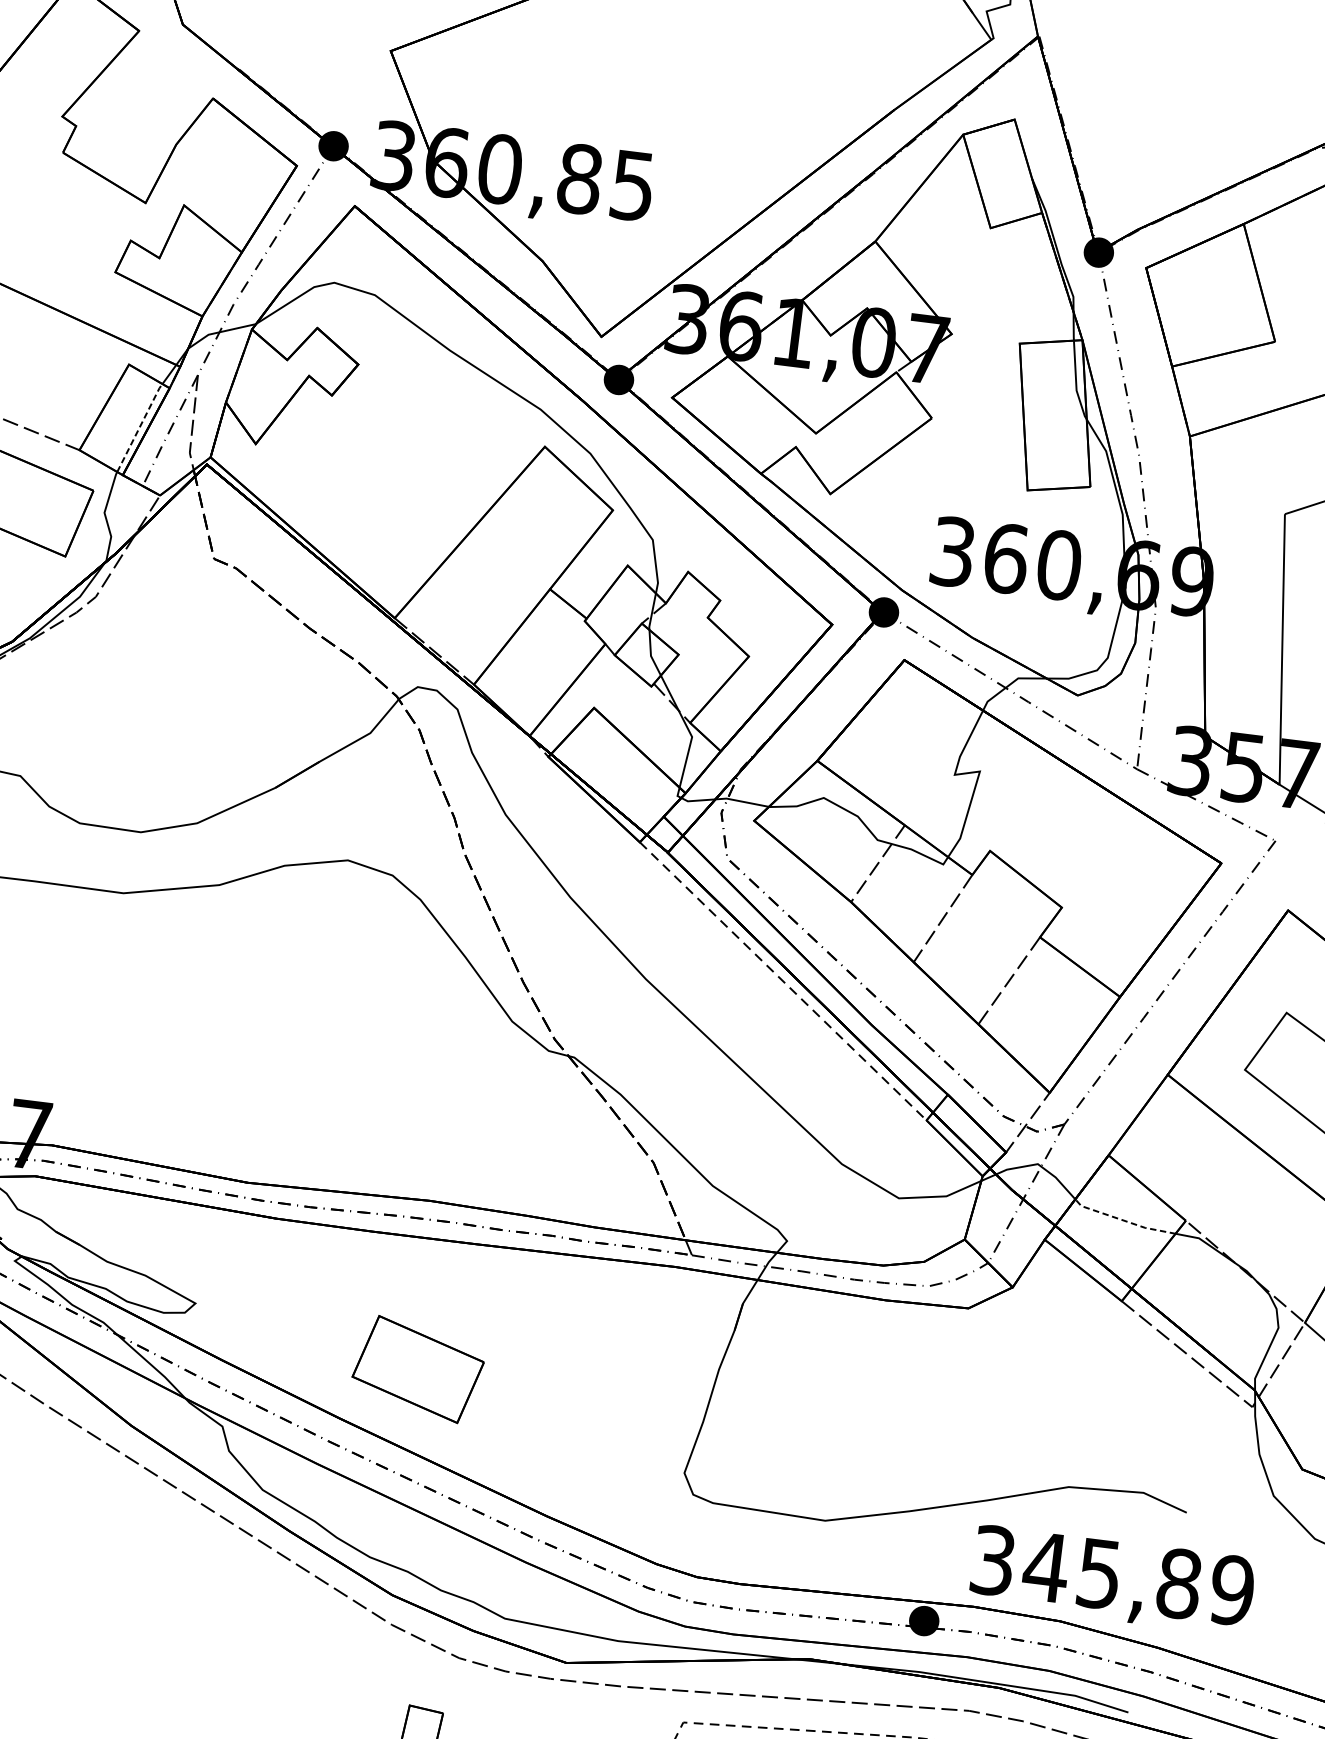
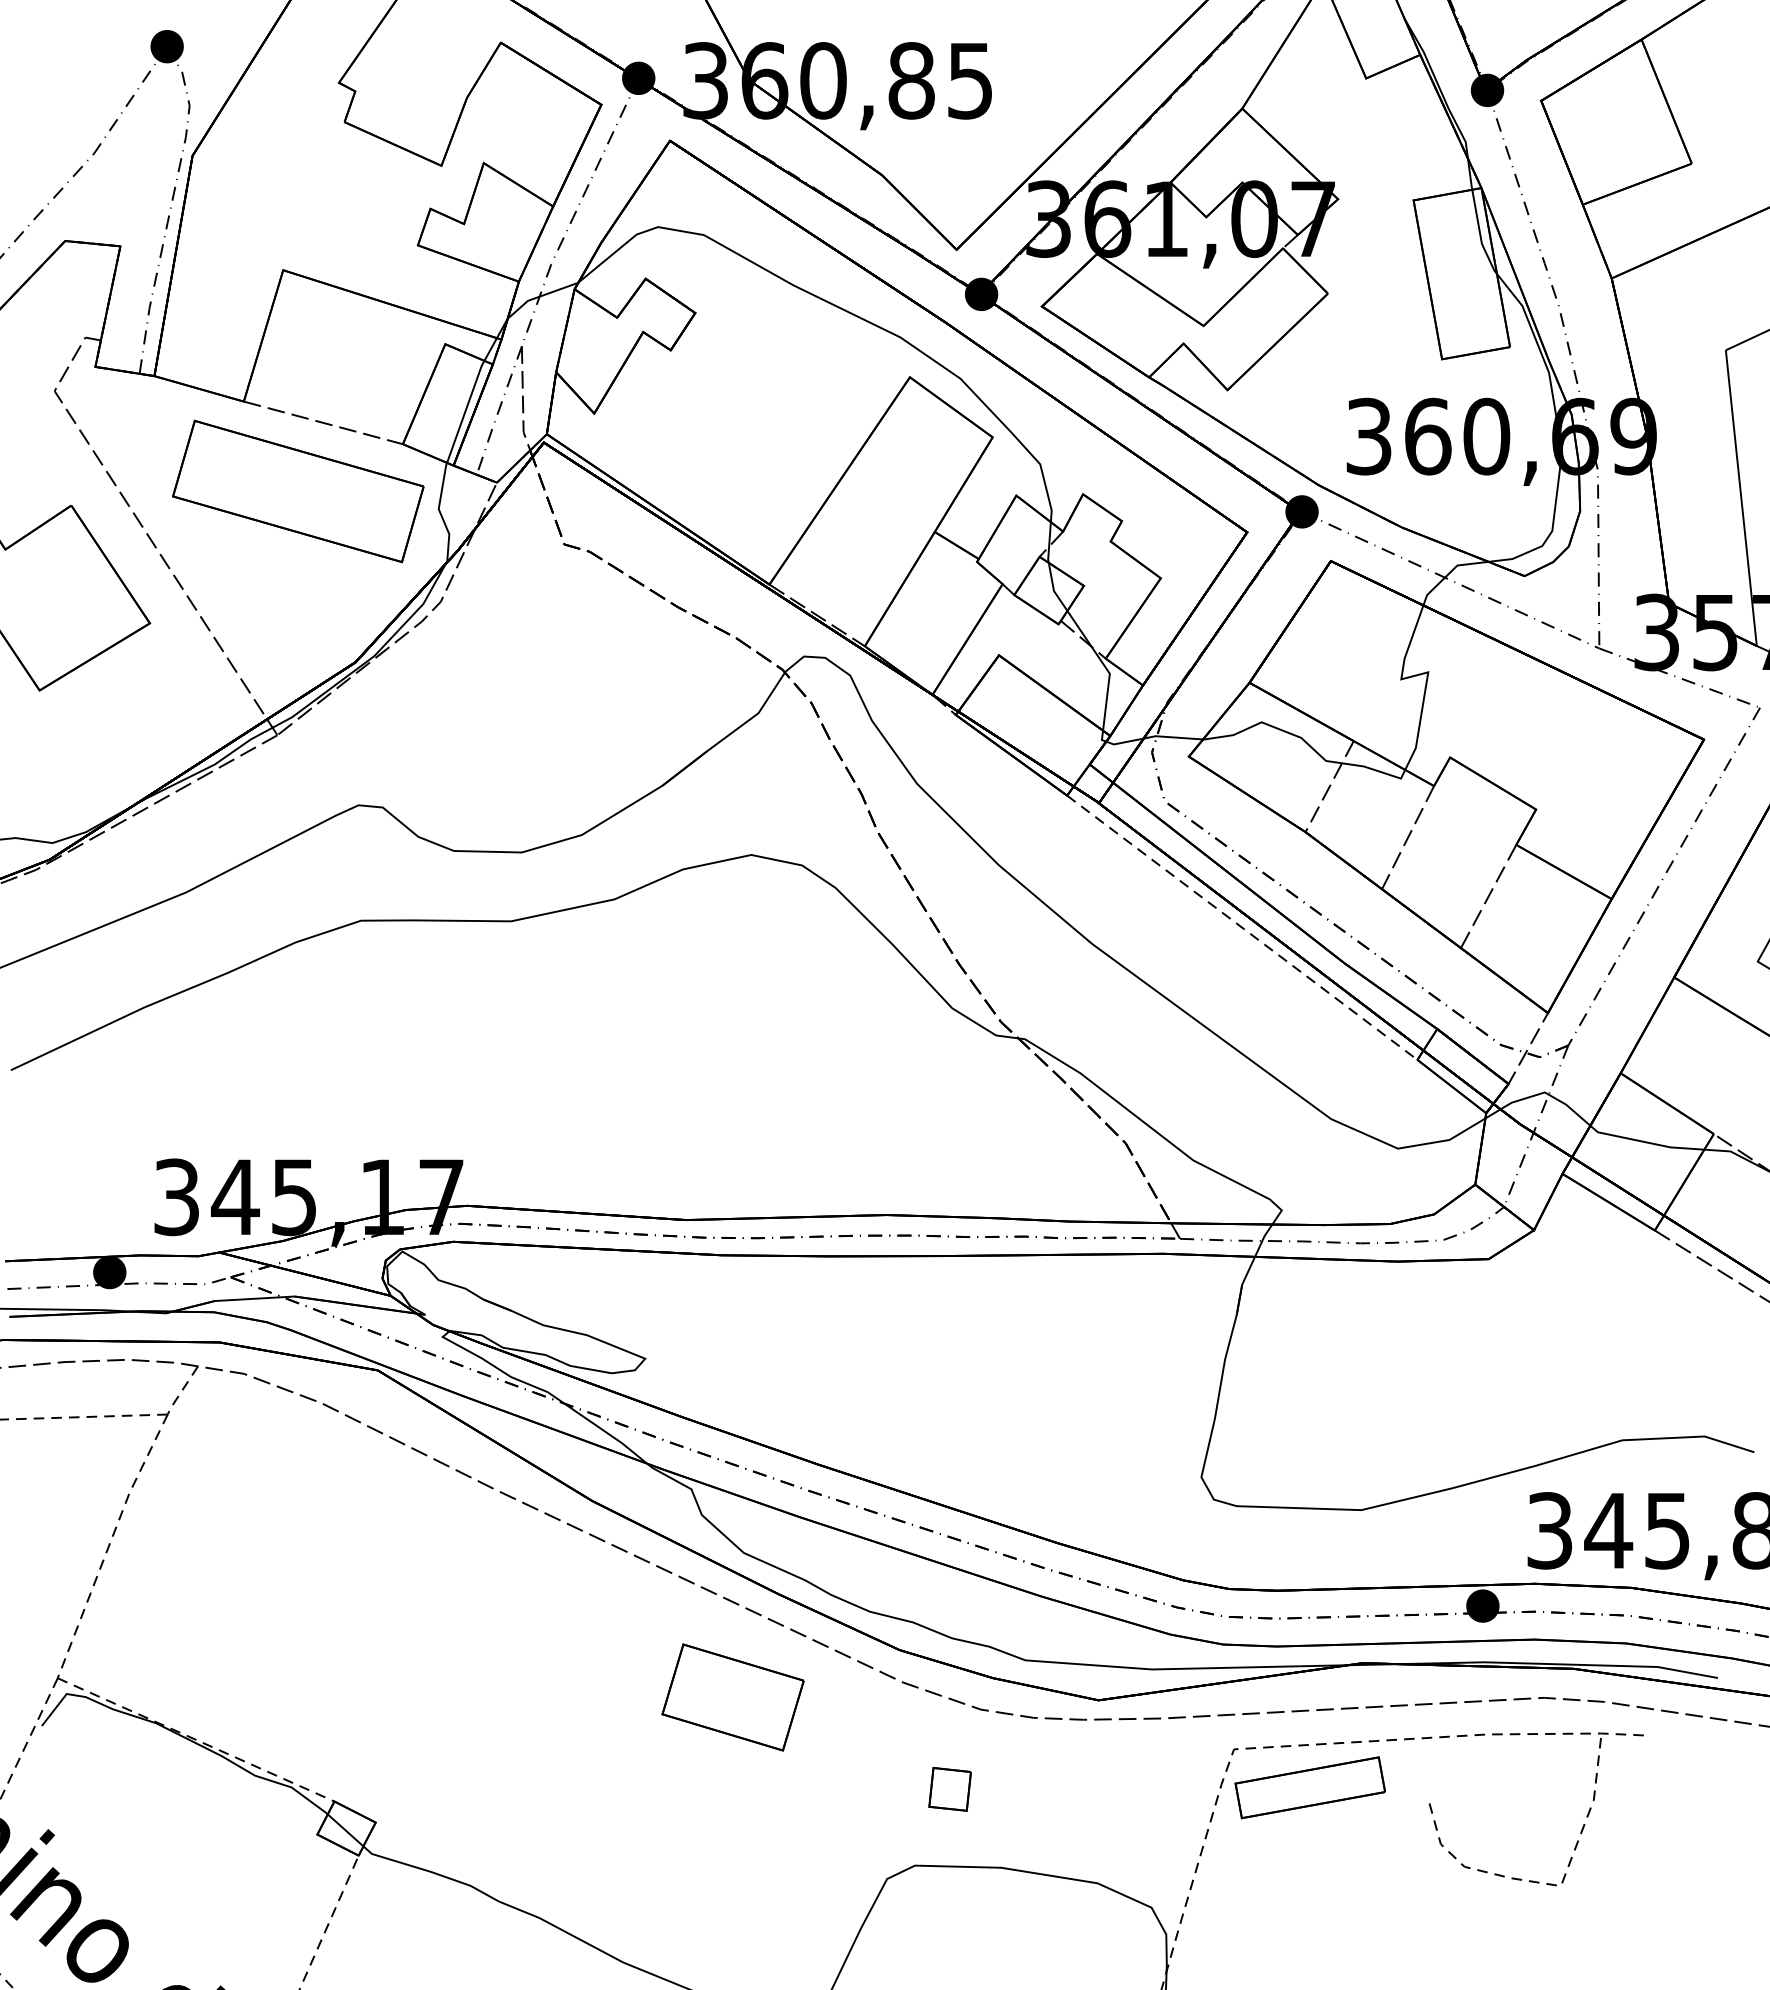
line: (139, 426) -> (465, 410), dashed -> solid
line: (1124, 1220) -> (1646, 1142), dashed -> solid
part: (417, 1369) -> (732, 1697), moved

